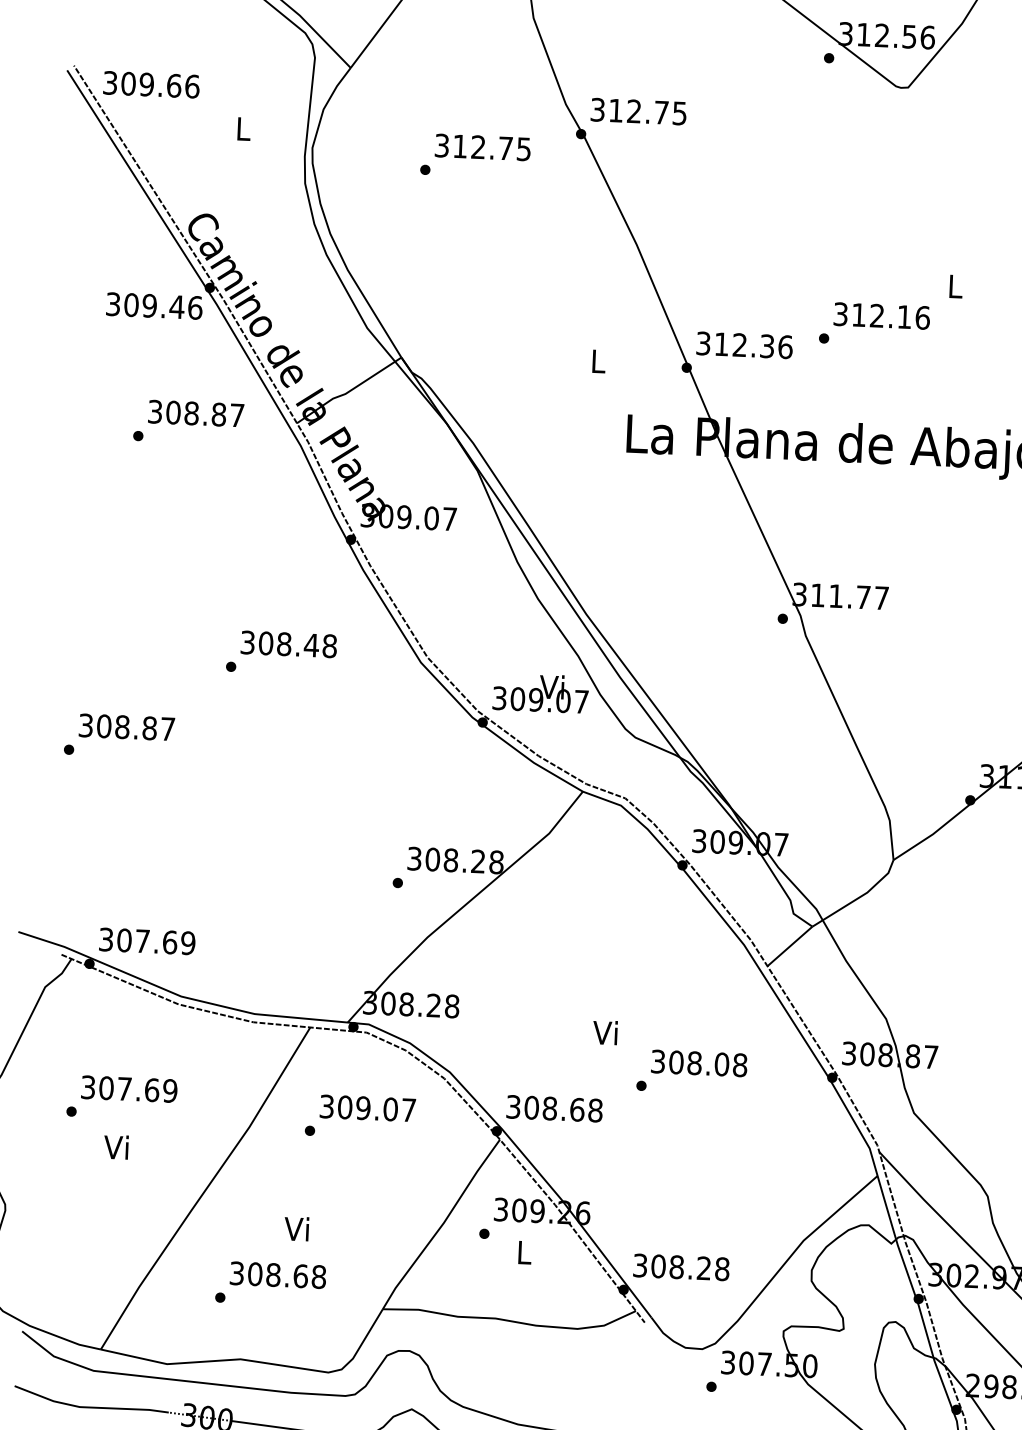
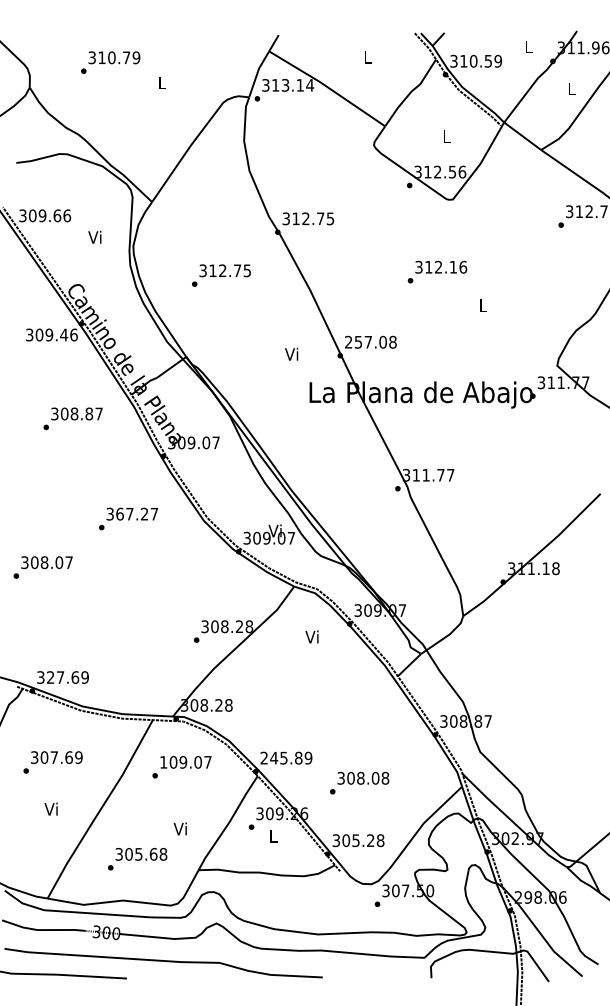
text: (241, 127) -> (94, 236), L -> Vi
text: (475, 155) -> (221, 275), moved
text: (874, 323) -> (437, 271), moved
text: (743, 343) -> (370, 341), 312.36 -> 257.08
text: (596, 359) -> (291, 353), L -> Vi
text: (187, 421) -> (72, 418), moved
text: (298, 643) -> (137, 513), 308.48 -> 367.27
text: (150, 728) -> (59, 562), 308.87 -> 308.07
text: (124, 940) -> (50, 677), 307.69 -> 327.69
text: (604, 1031) -> (311, 636), moved
text: (691, 1070) -> (359, 782), moved
text: (326, 1105) -> (163, 761), 309.07 -> 109.07
text: (554, 1107) -> (286, 757), 308.68 -> 245.89
text: (115, 1145) -> (50, 808), moved
text: (295, 1227) -> (179, 828), moved
text: (675, 1266) -> (355, 840), 308.28 -> 305.28
text: (272, 1275) -> (138, 854), 308.68 -> 305.68

